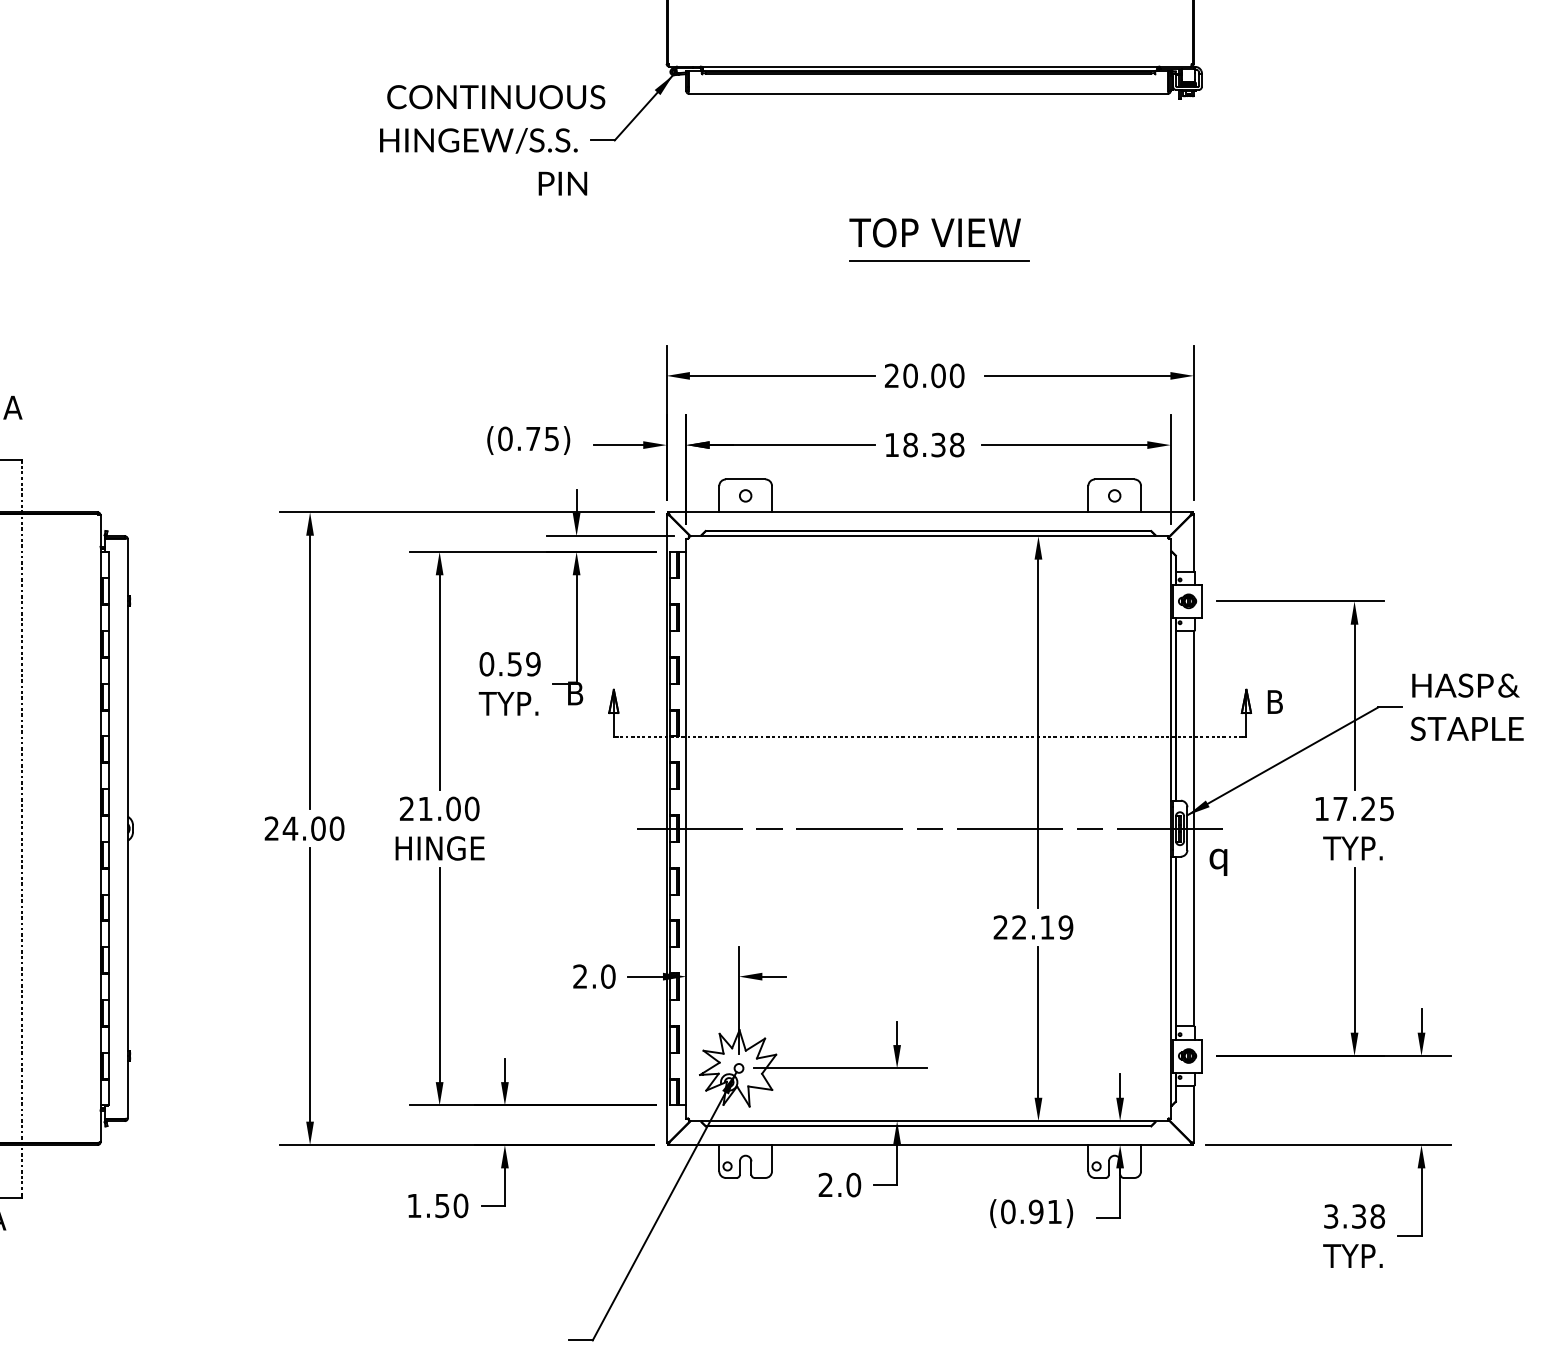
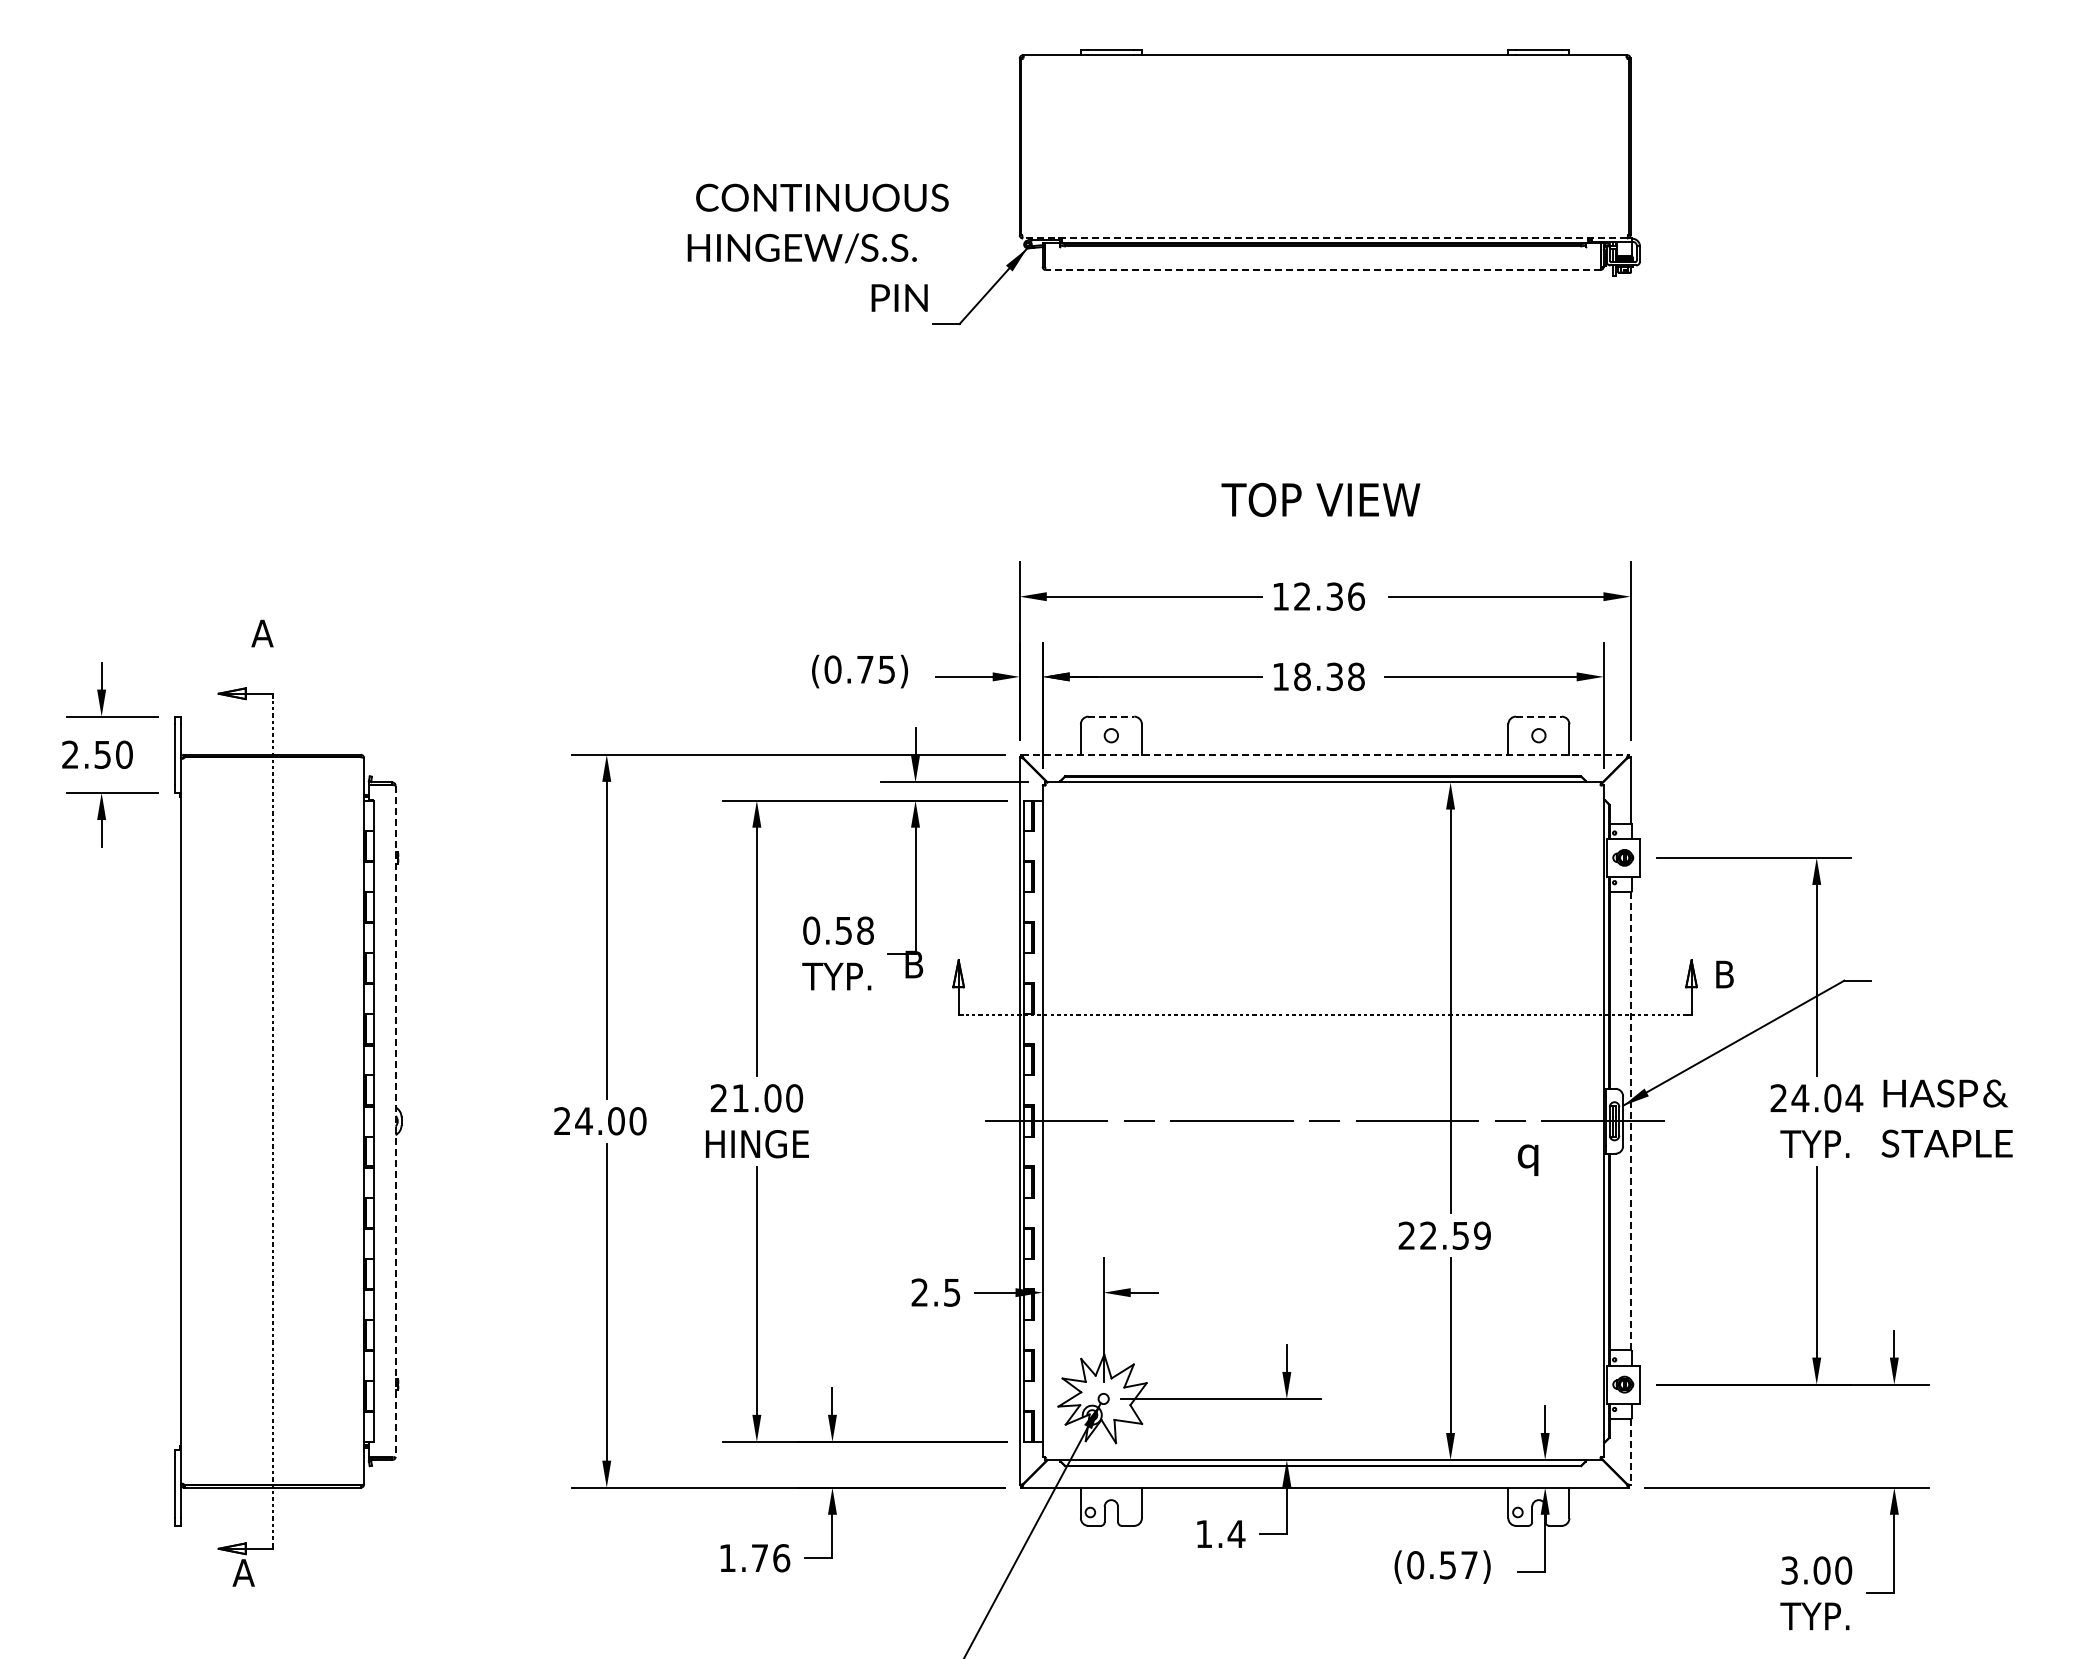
line: (930, 66) -> (1325, 238), solid -> dashed
line: (927, 94) -> (1322, 270), solid -> dashed
text: (491, 140) -> (817, 247), moved
text: (934, 232) -> (1320, 499), moved
line: (939, 260) -> (1335, 463), removed
text: (924, 375) -> (1318, 596), 20.00 -> 12.36
line: (745, 479) -> (1111, 716), solid -> dashed
line: (1114, 479) -> (1538, 716), solid -> dashed
line: (930, 512) -> (1325, 754), solid -> dashed
text: (533, 664) -> (865, 930), 0.59 -> 0.58
text: (1466, 707) -> (1946, 1118), moved
text: (1354, 809) -> (1816, 1098), 17.25 -> 24.04
line: (127, 828) -> (395, 1121), solid -> dashed
line: (1193, 828) -> (1630, 1121), solid -> dashed
text: (1217, 861) -> (1527, 1159), moved
text: (1047, 927) -> (1460, 1235), 22.19 -> 22.59
text: (607, 976) -> (951, 1292), 2.0 -> 2.5
line: (1193, 1114) -> (1630, 1452), solid -> dashed
text: (839, 1185) -> (1220, 1534), 2.0 -> 1.4
text: (452, 1206) -> (771, 1558), 1.50 -> 1.76
text: (1045, 1212) -> (1458, 1565), (0.91) -> (0.57)
text: (1368, 1216) -> (1832, 1570), 3.38 -> 3.00

